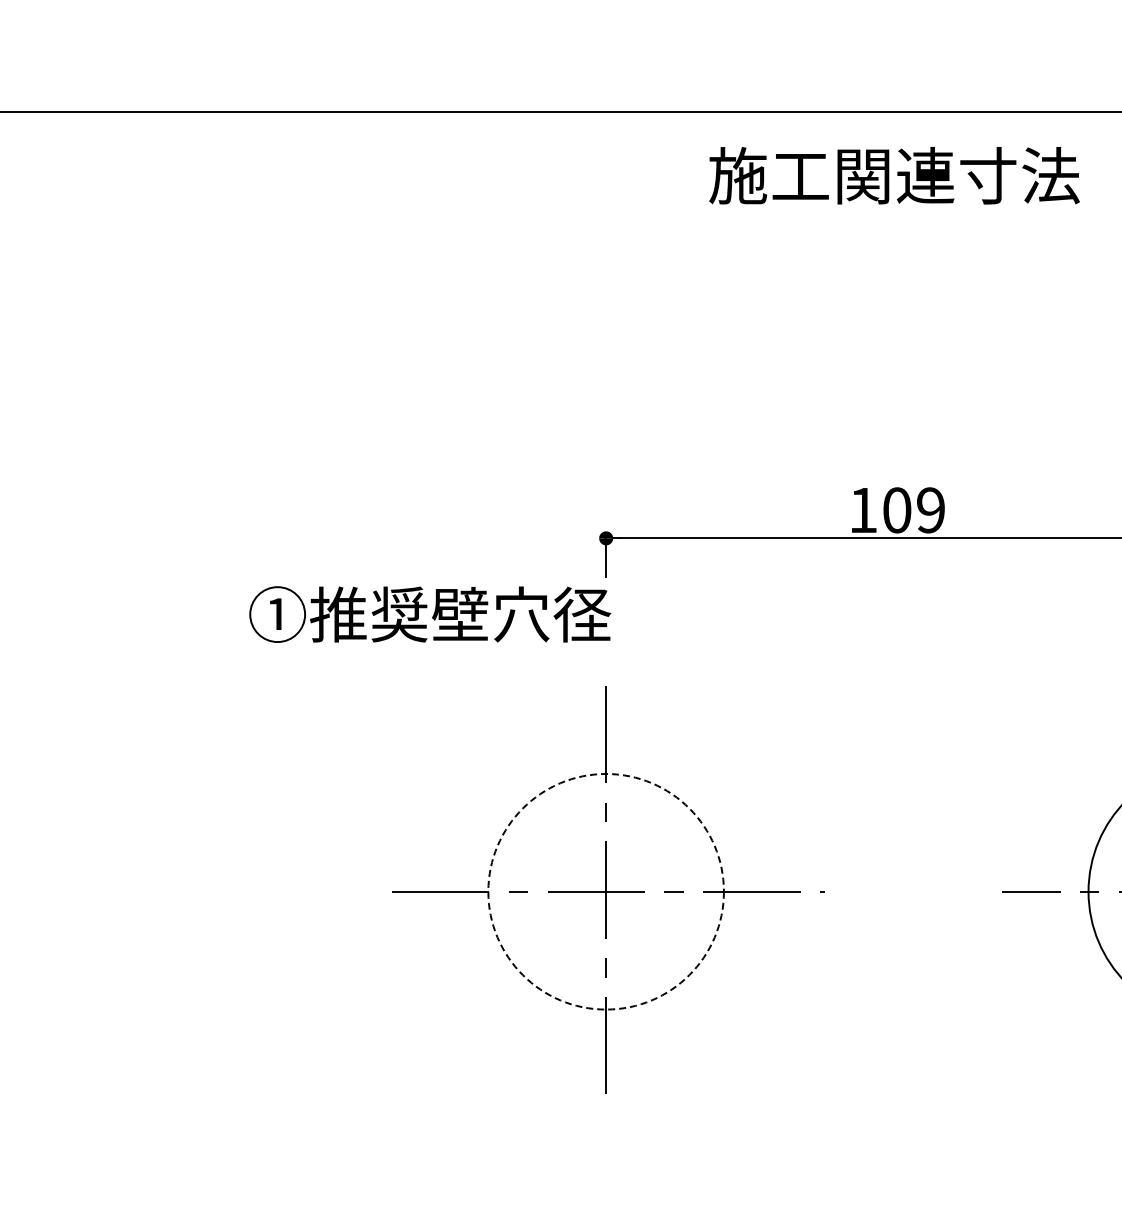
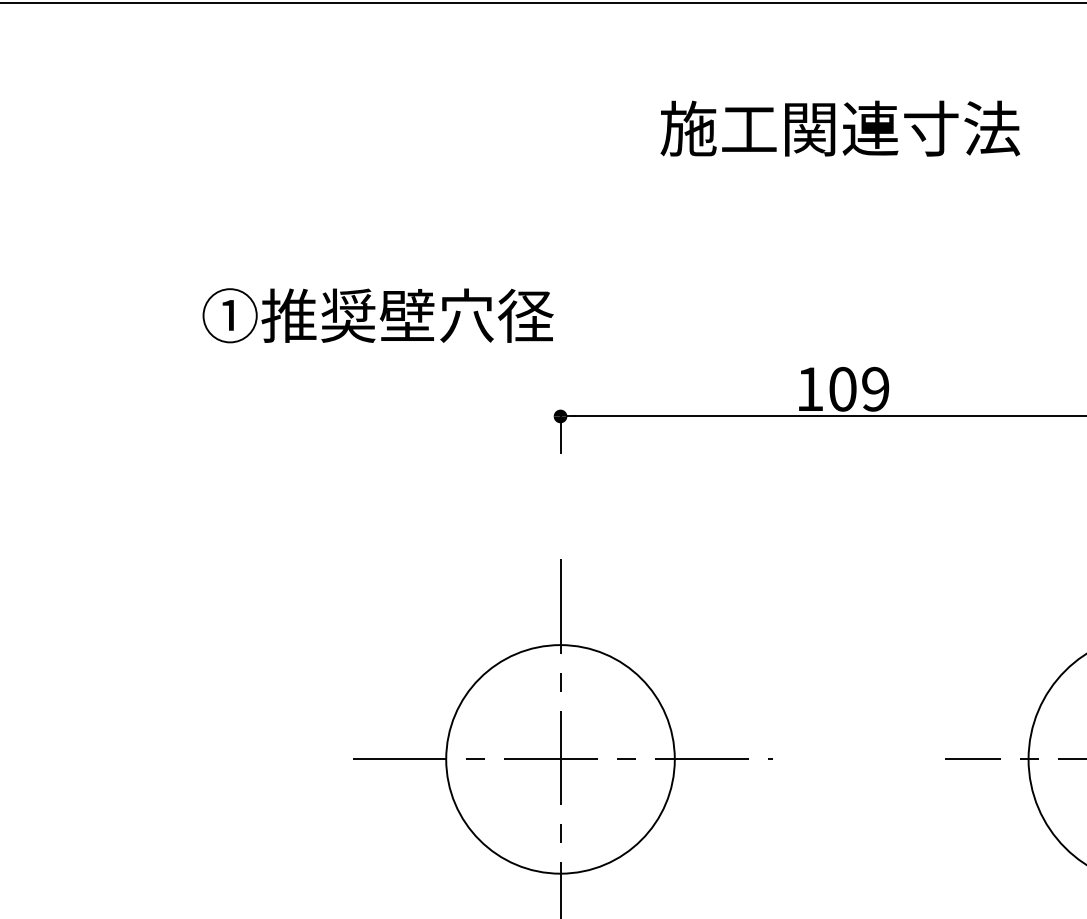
text: (894, 175) -> (840, 128), moved
text: (430, 614) -> (378, 315), moved
circle: (605, 891) -> (559, 759), dashed -> solid

